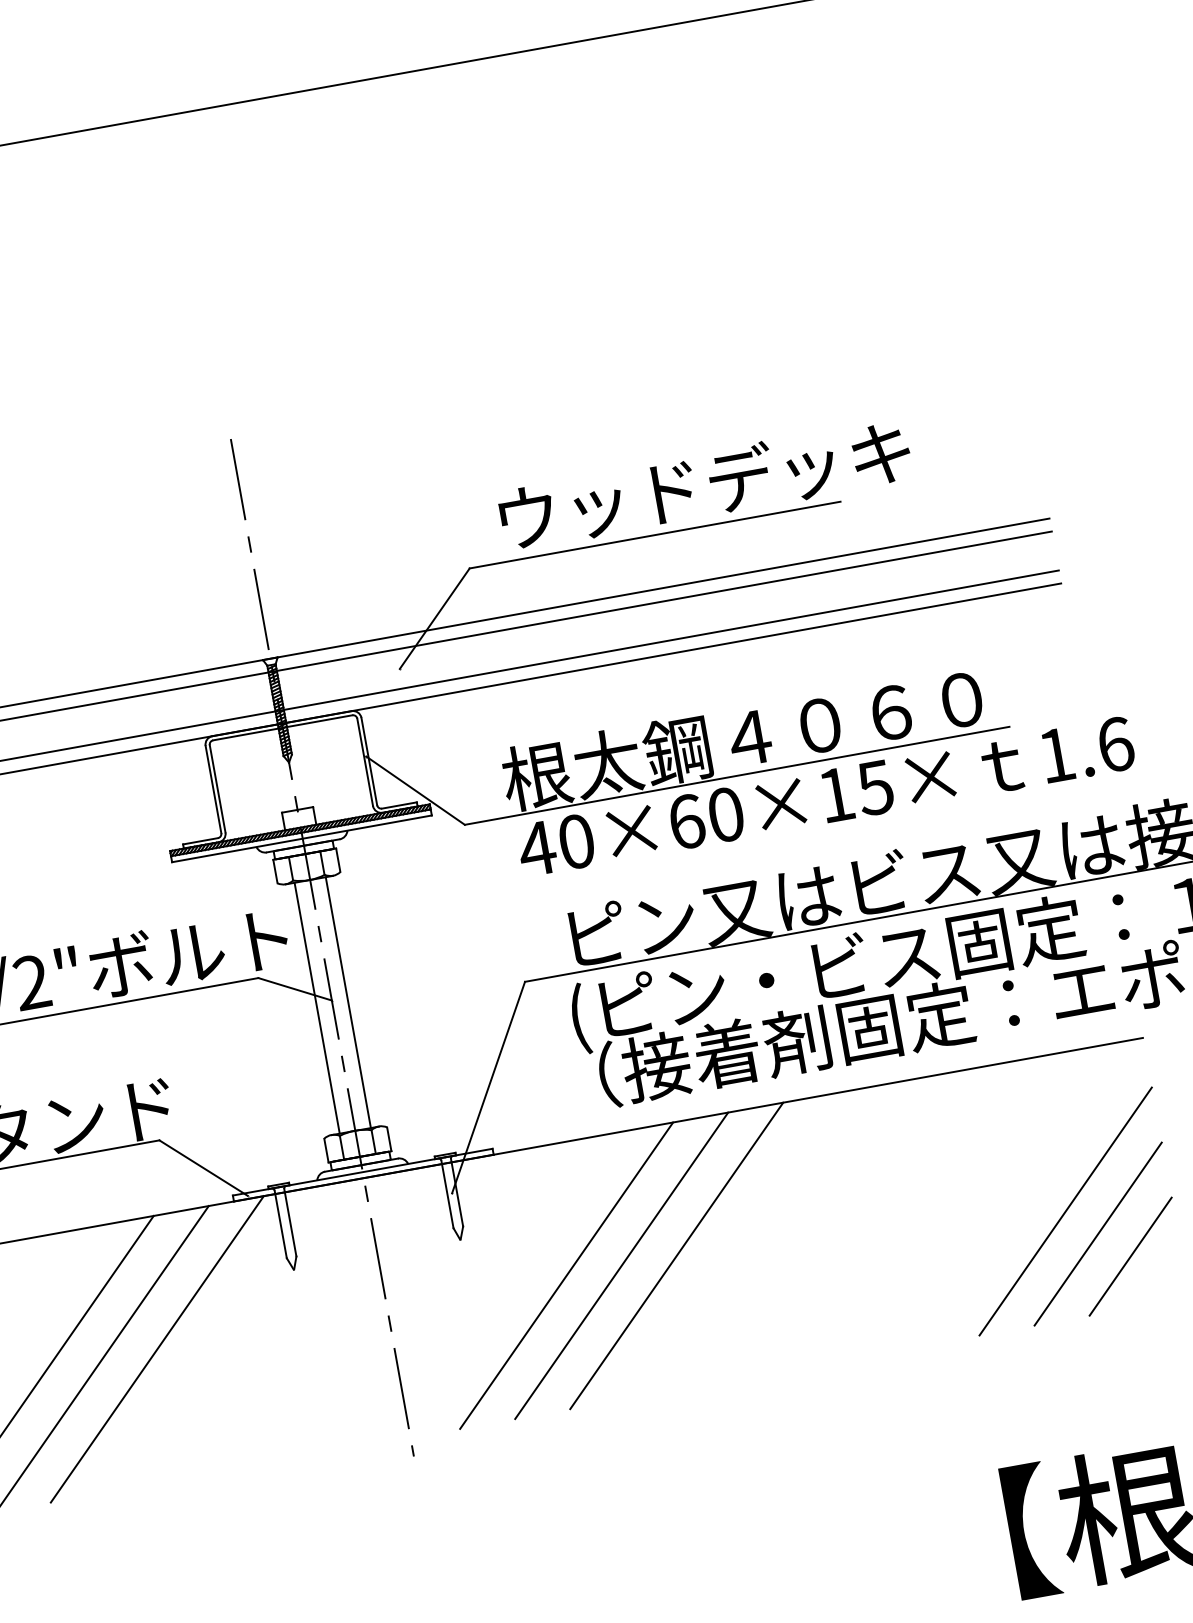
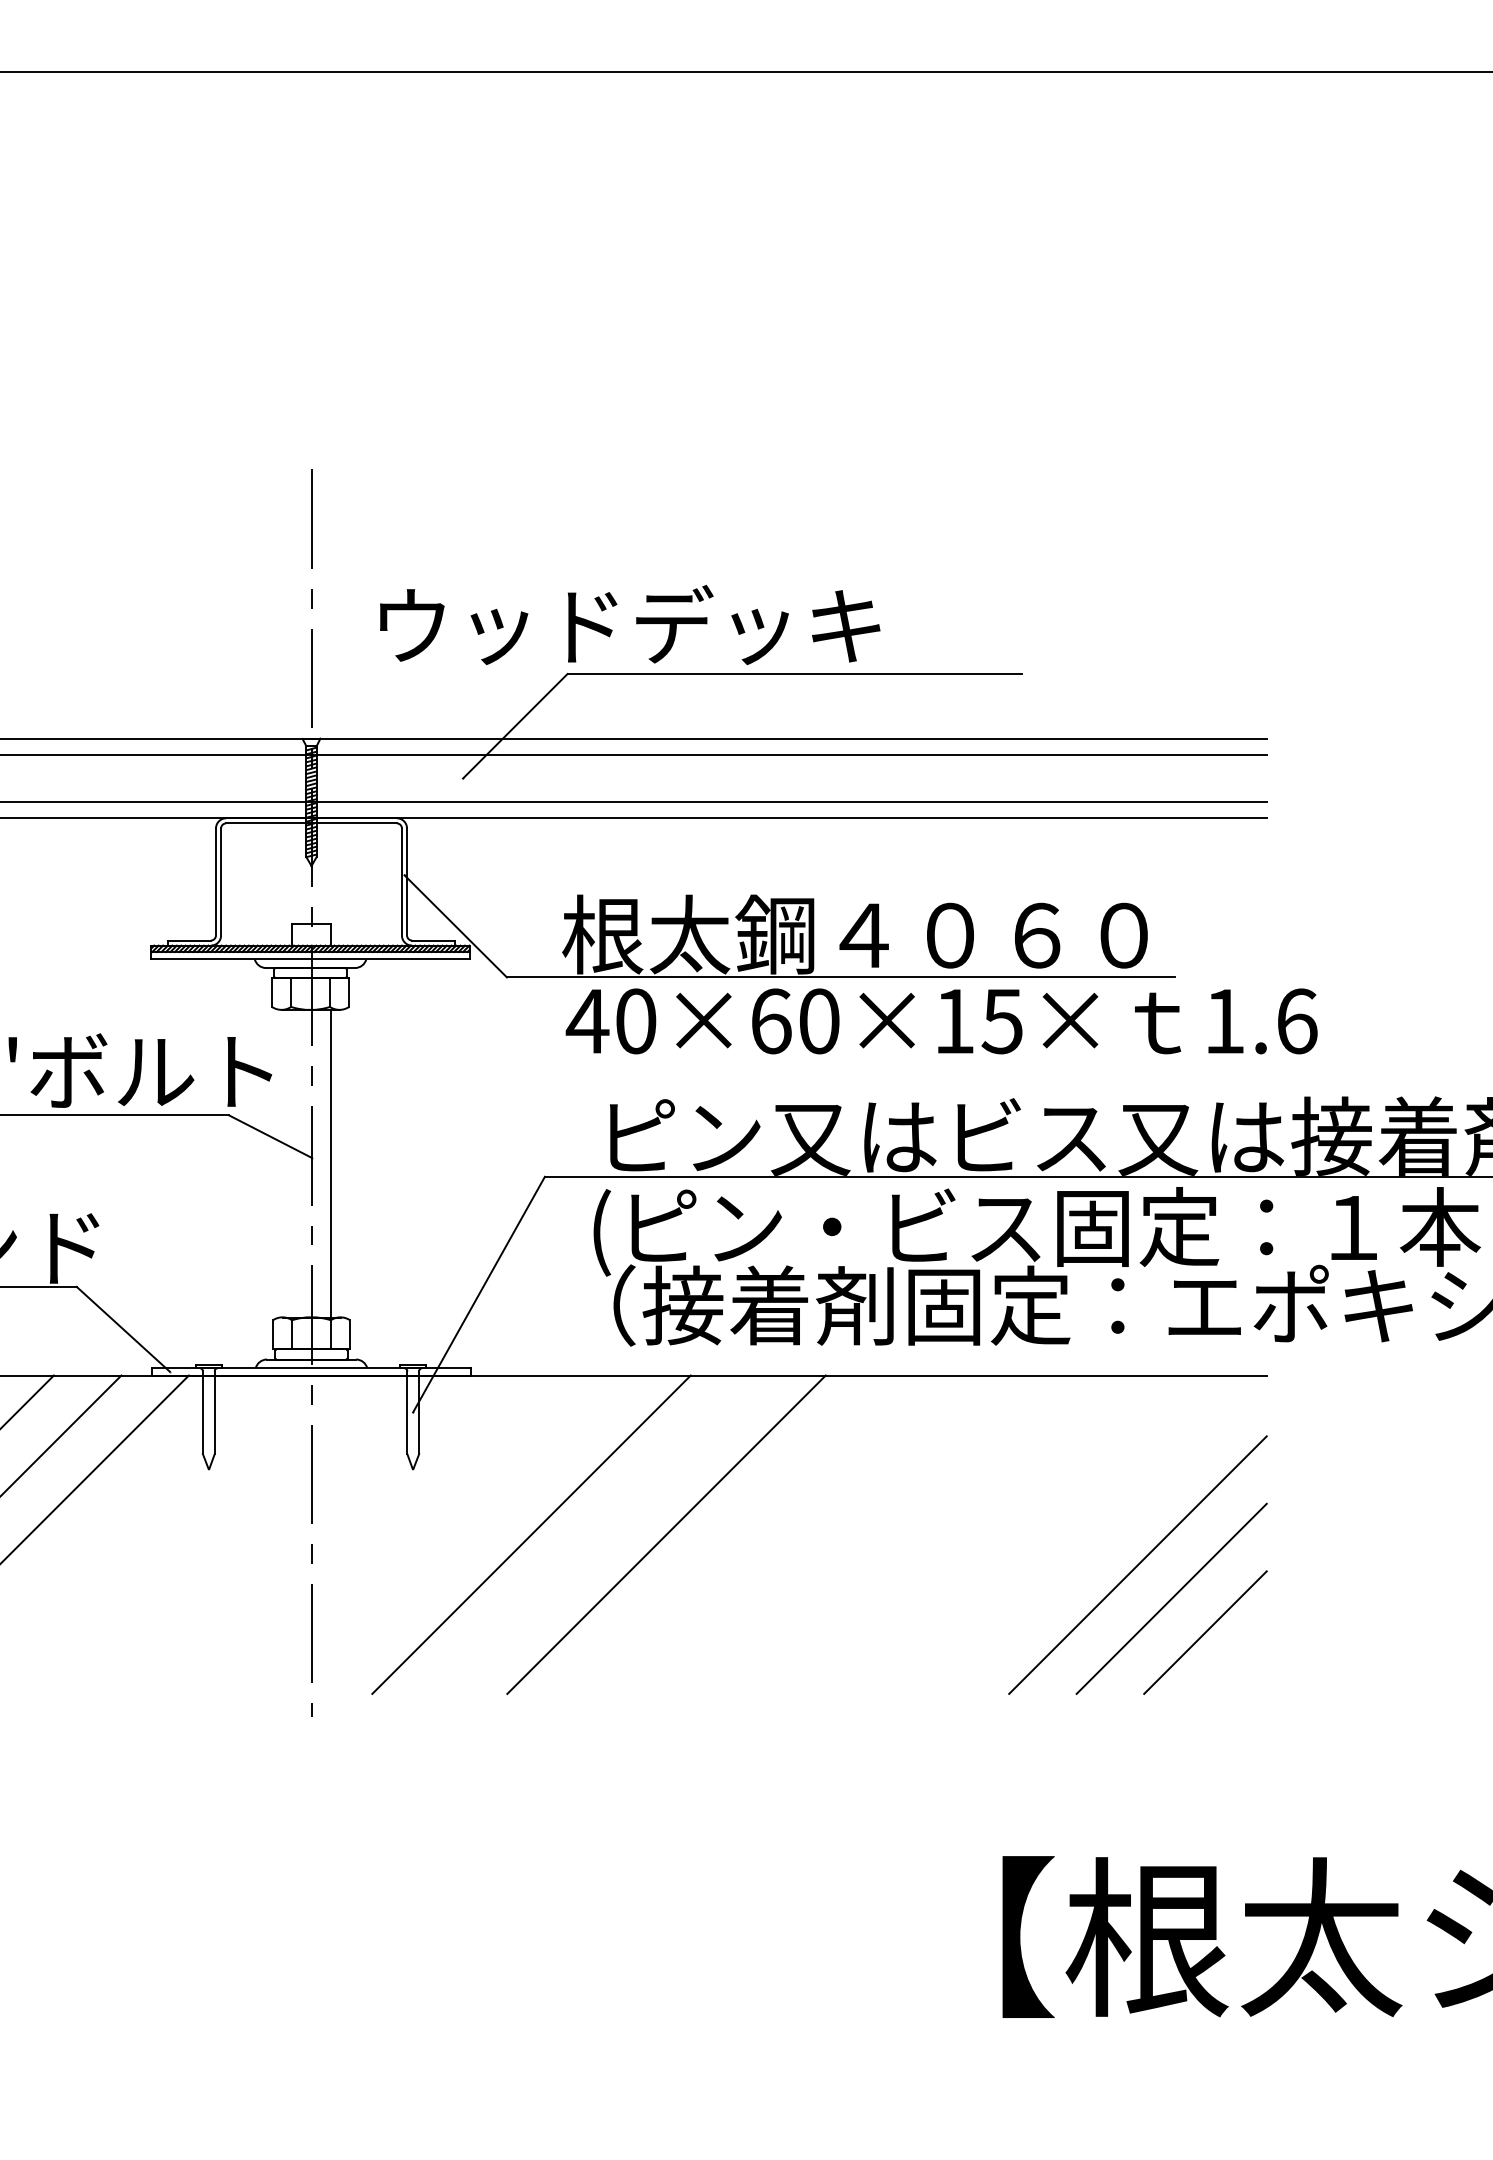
text: (705, 485) -> (630, 625), moved
line: (317, 1008) -> (292, 1163), removed
line: (621, 1265) -> (598, 1534), removed

